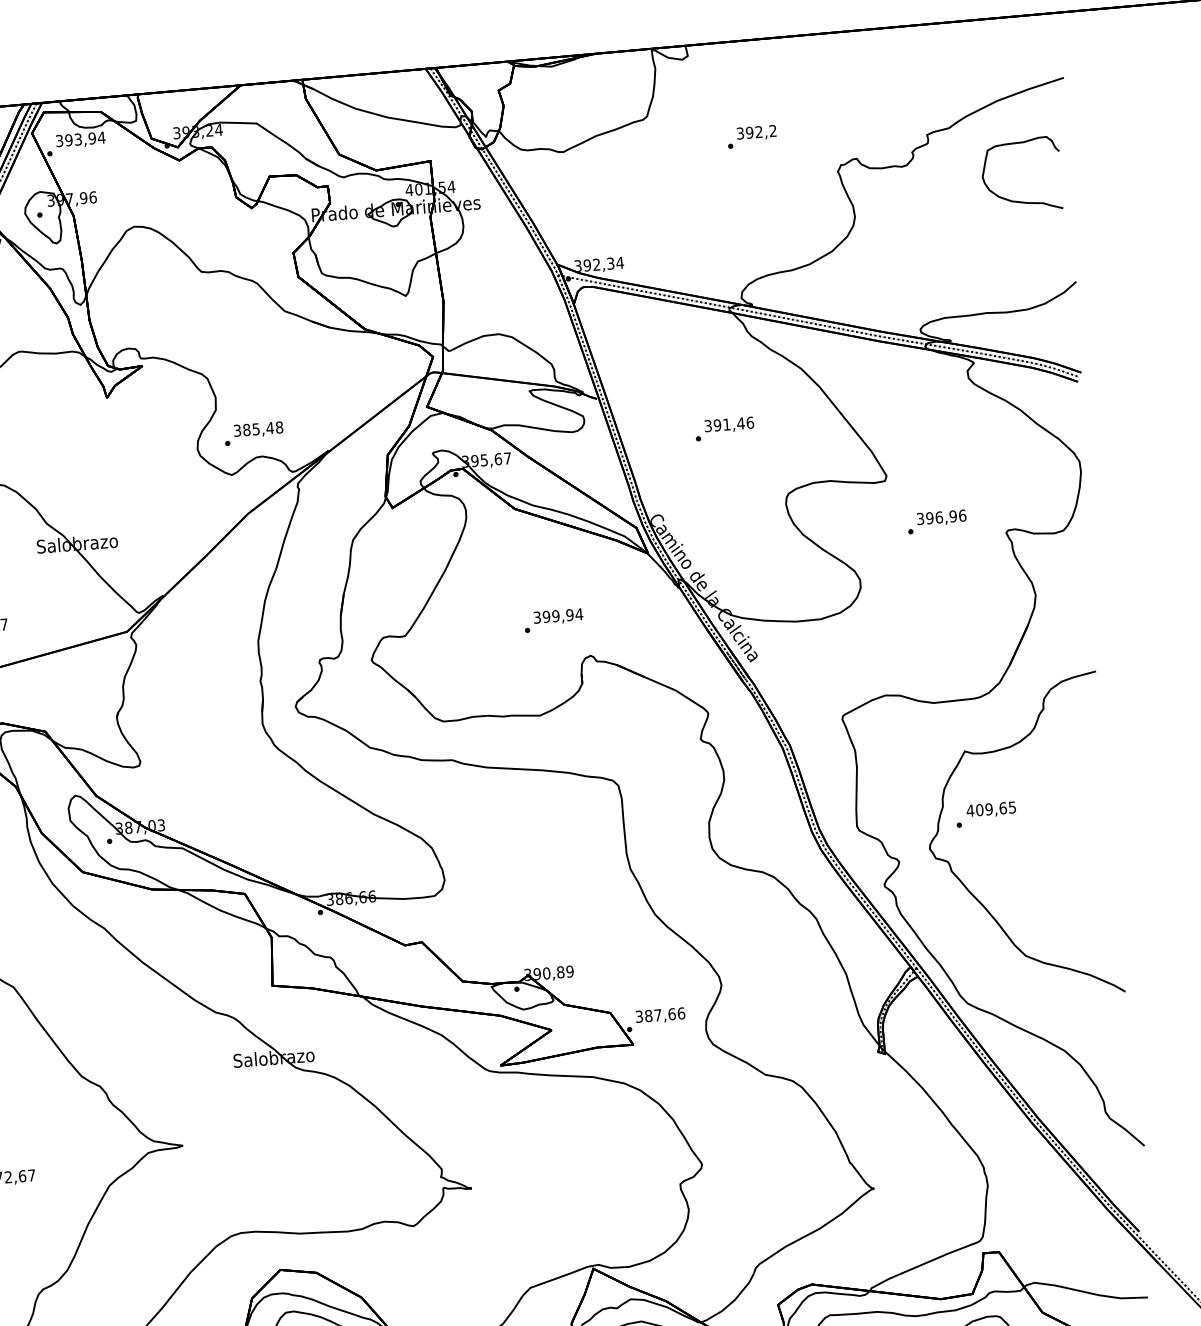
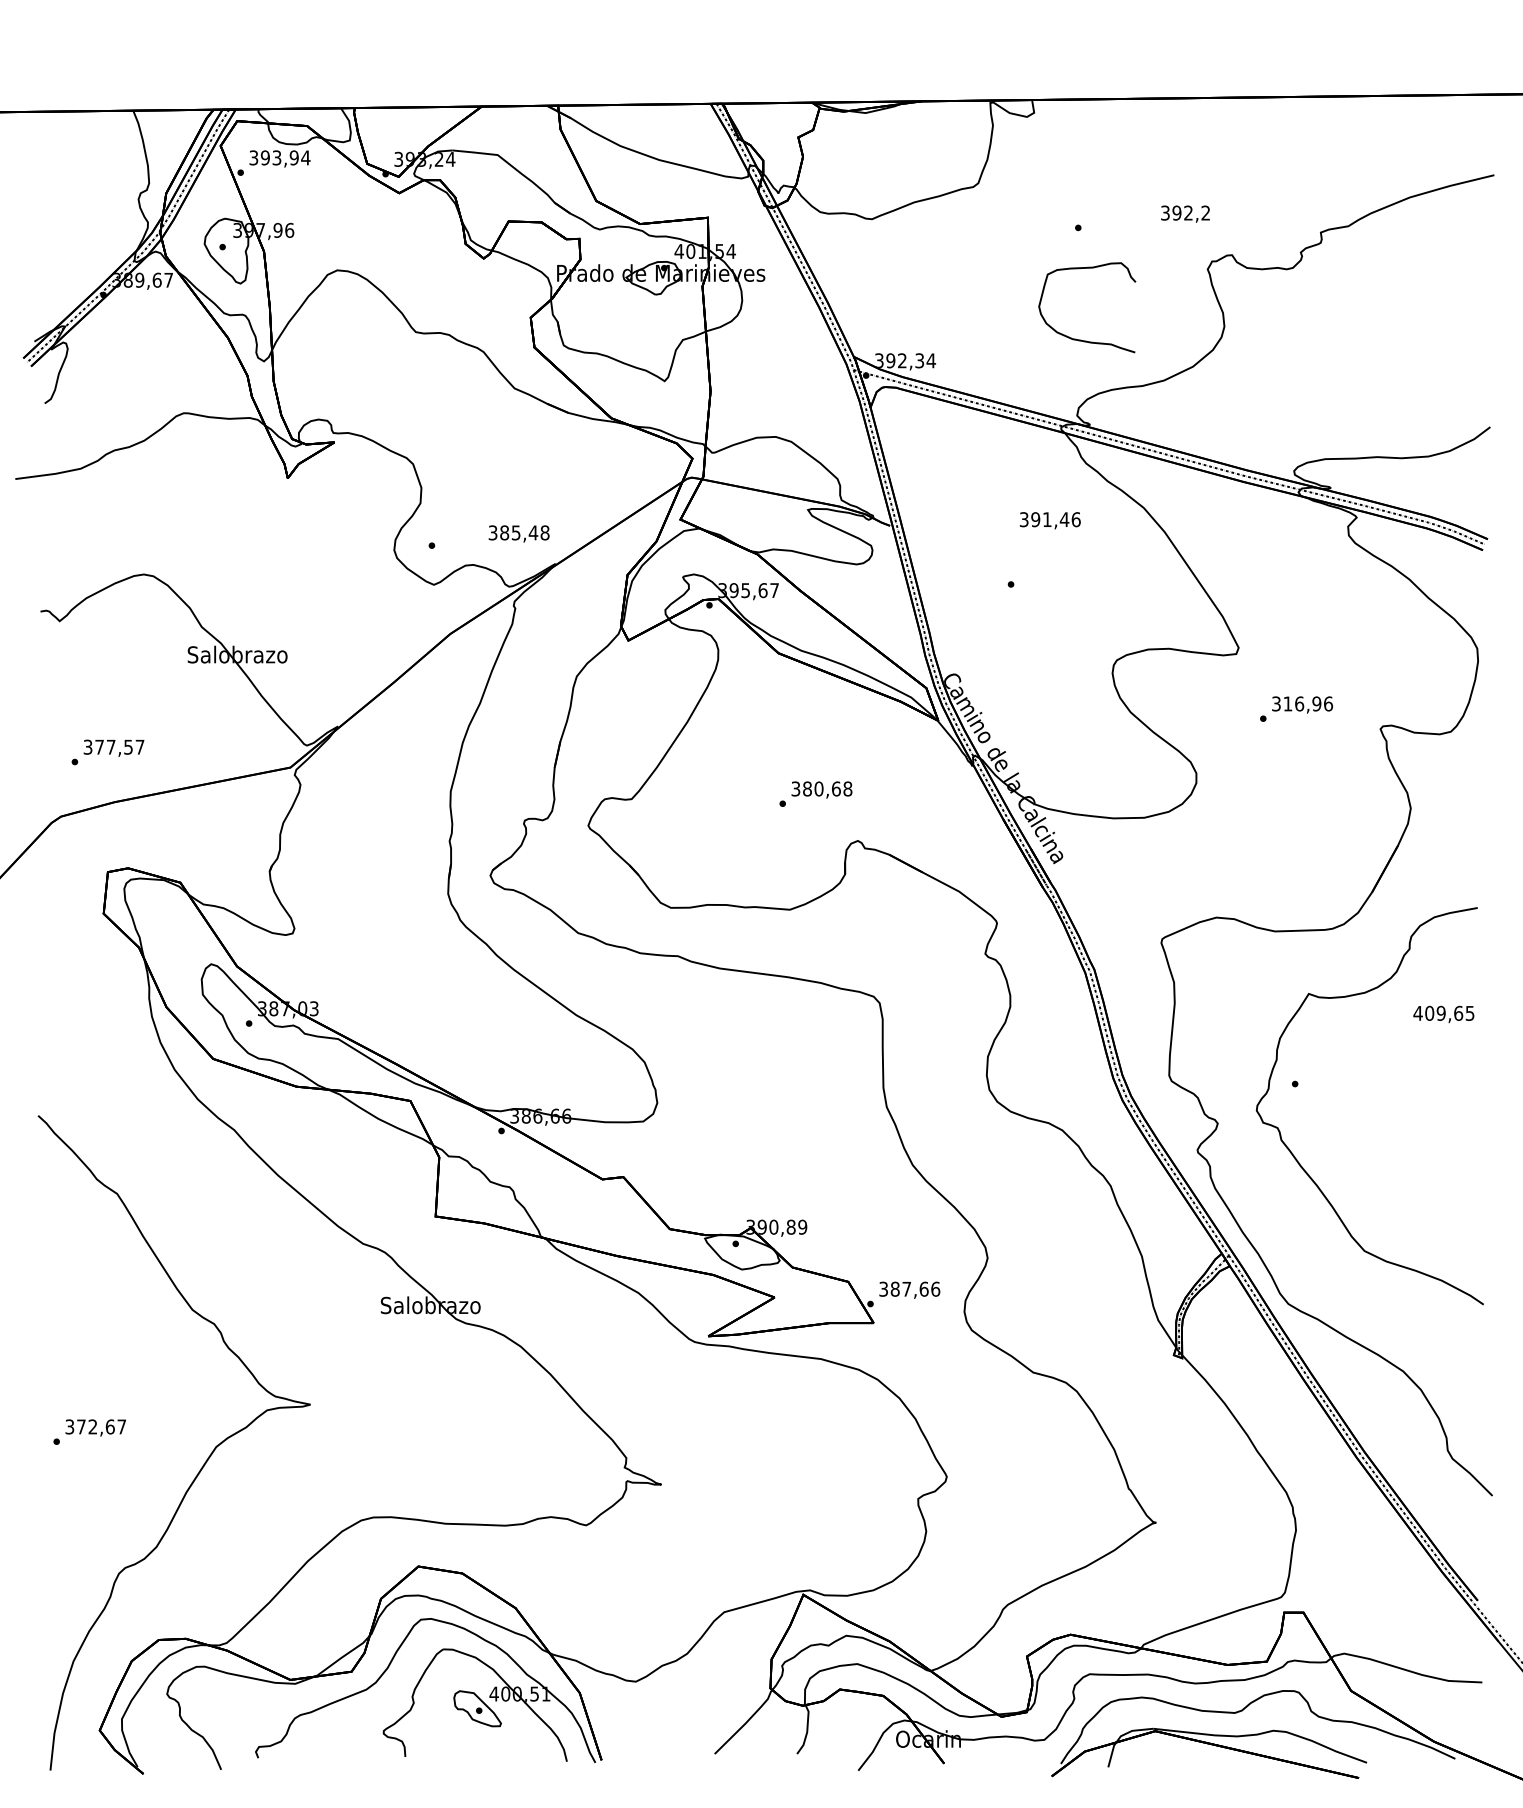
text: (756, 132) -> (1185, 213), moved
curve: (1018, 201) -> (1081, 339), moved
text: (728, 425) -> (1049, 520), moved
text: (258, 429) -> (518, 533), moved
text: (929, 517) -> (1287, 703), 396,96 -> 316,96
text: (562, 615) -> (827, 788), 399,94 -> 380,68
text: (990, 809) -> (1443, 1013), moved

